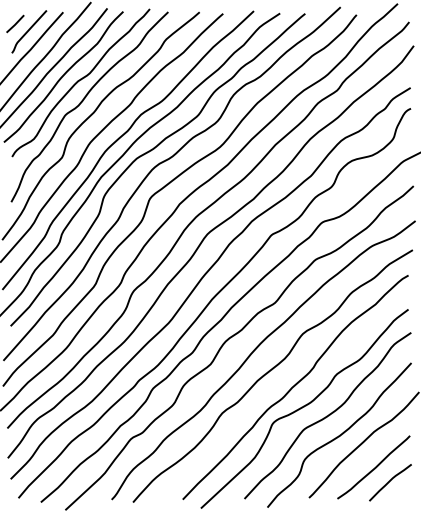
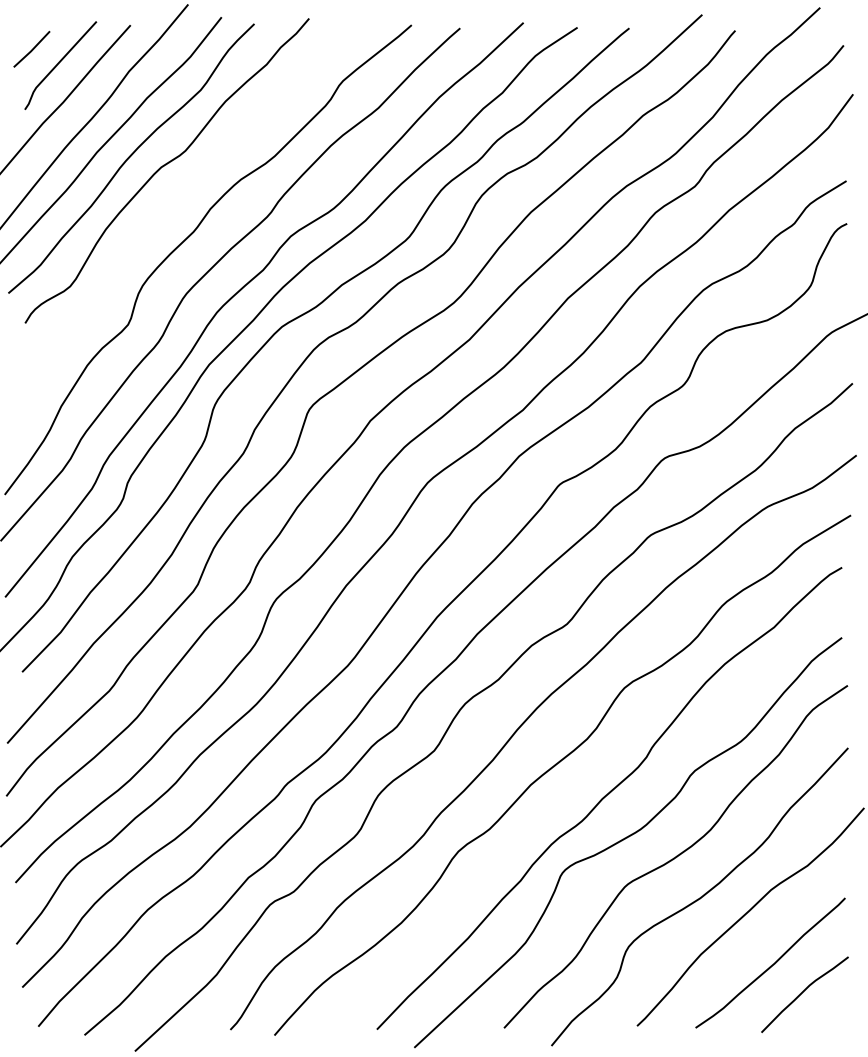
curve: (83, 101) -> (172, 209), removed

